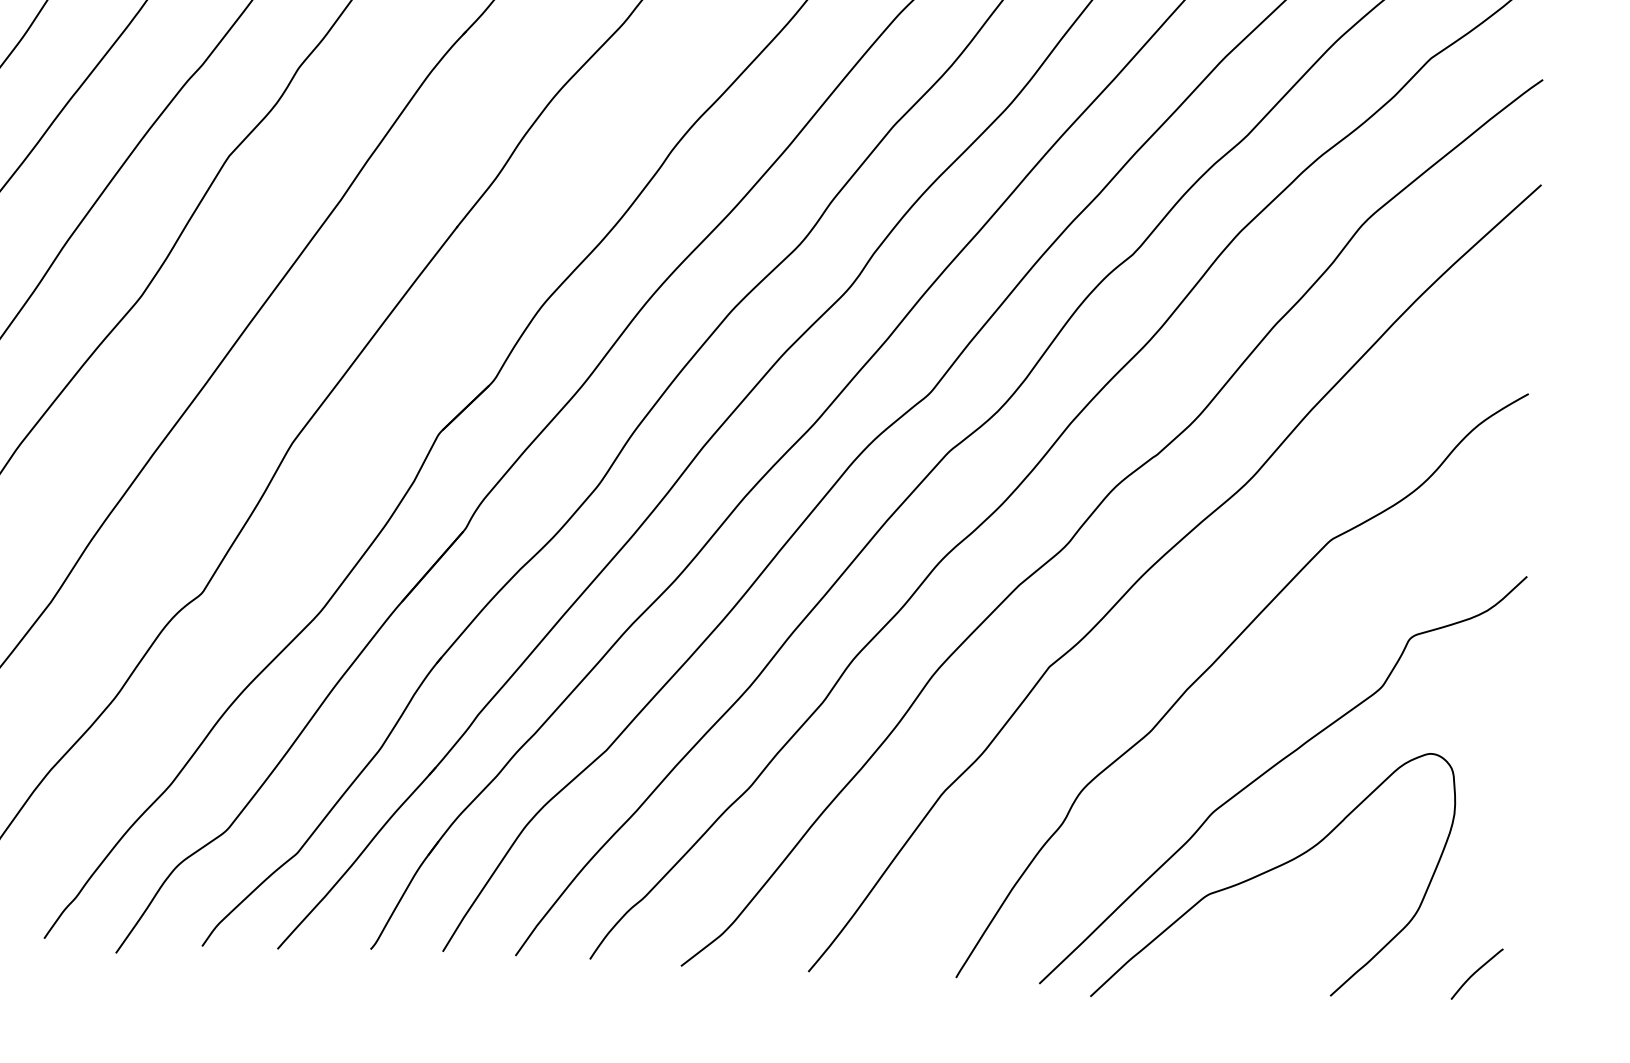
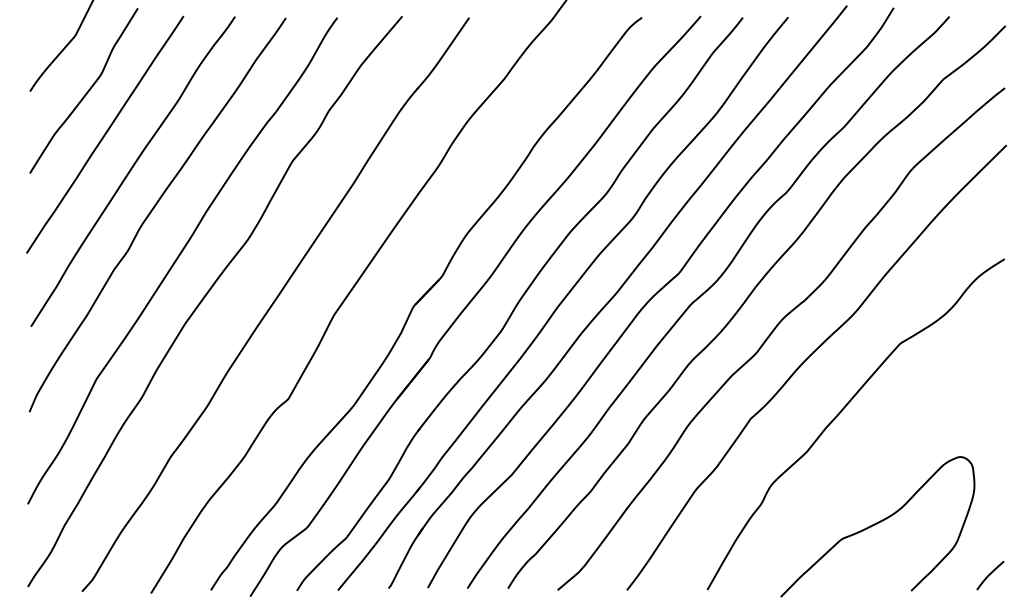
curve: (1274, 768) -> (875, 468), removed

